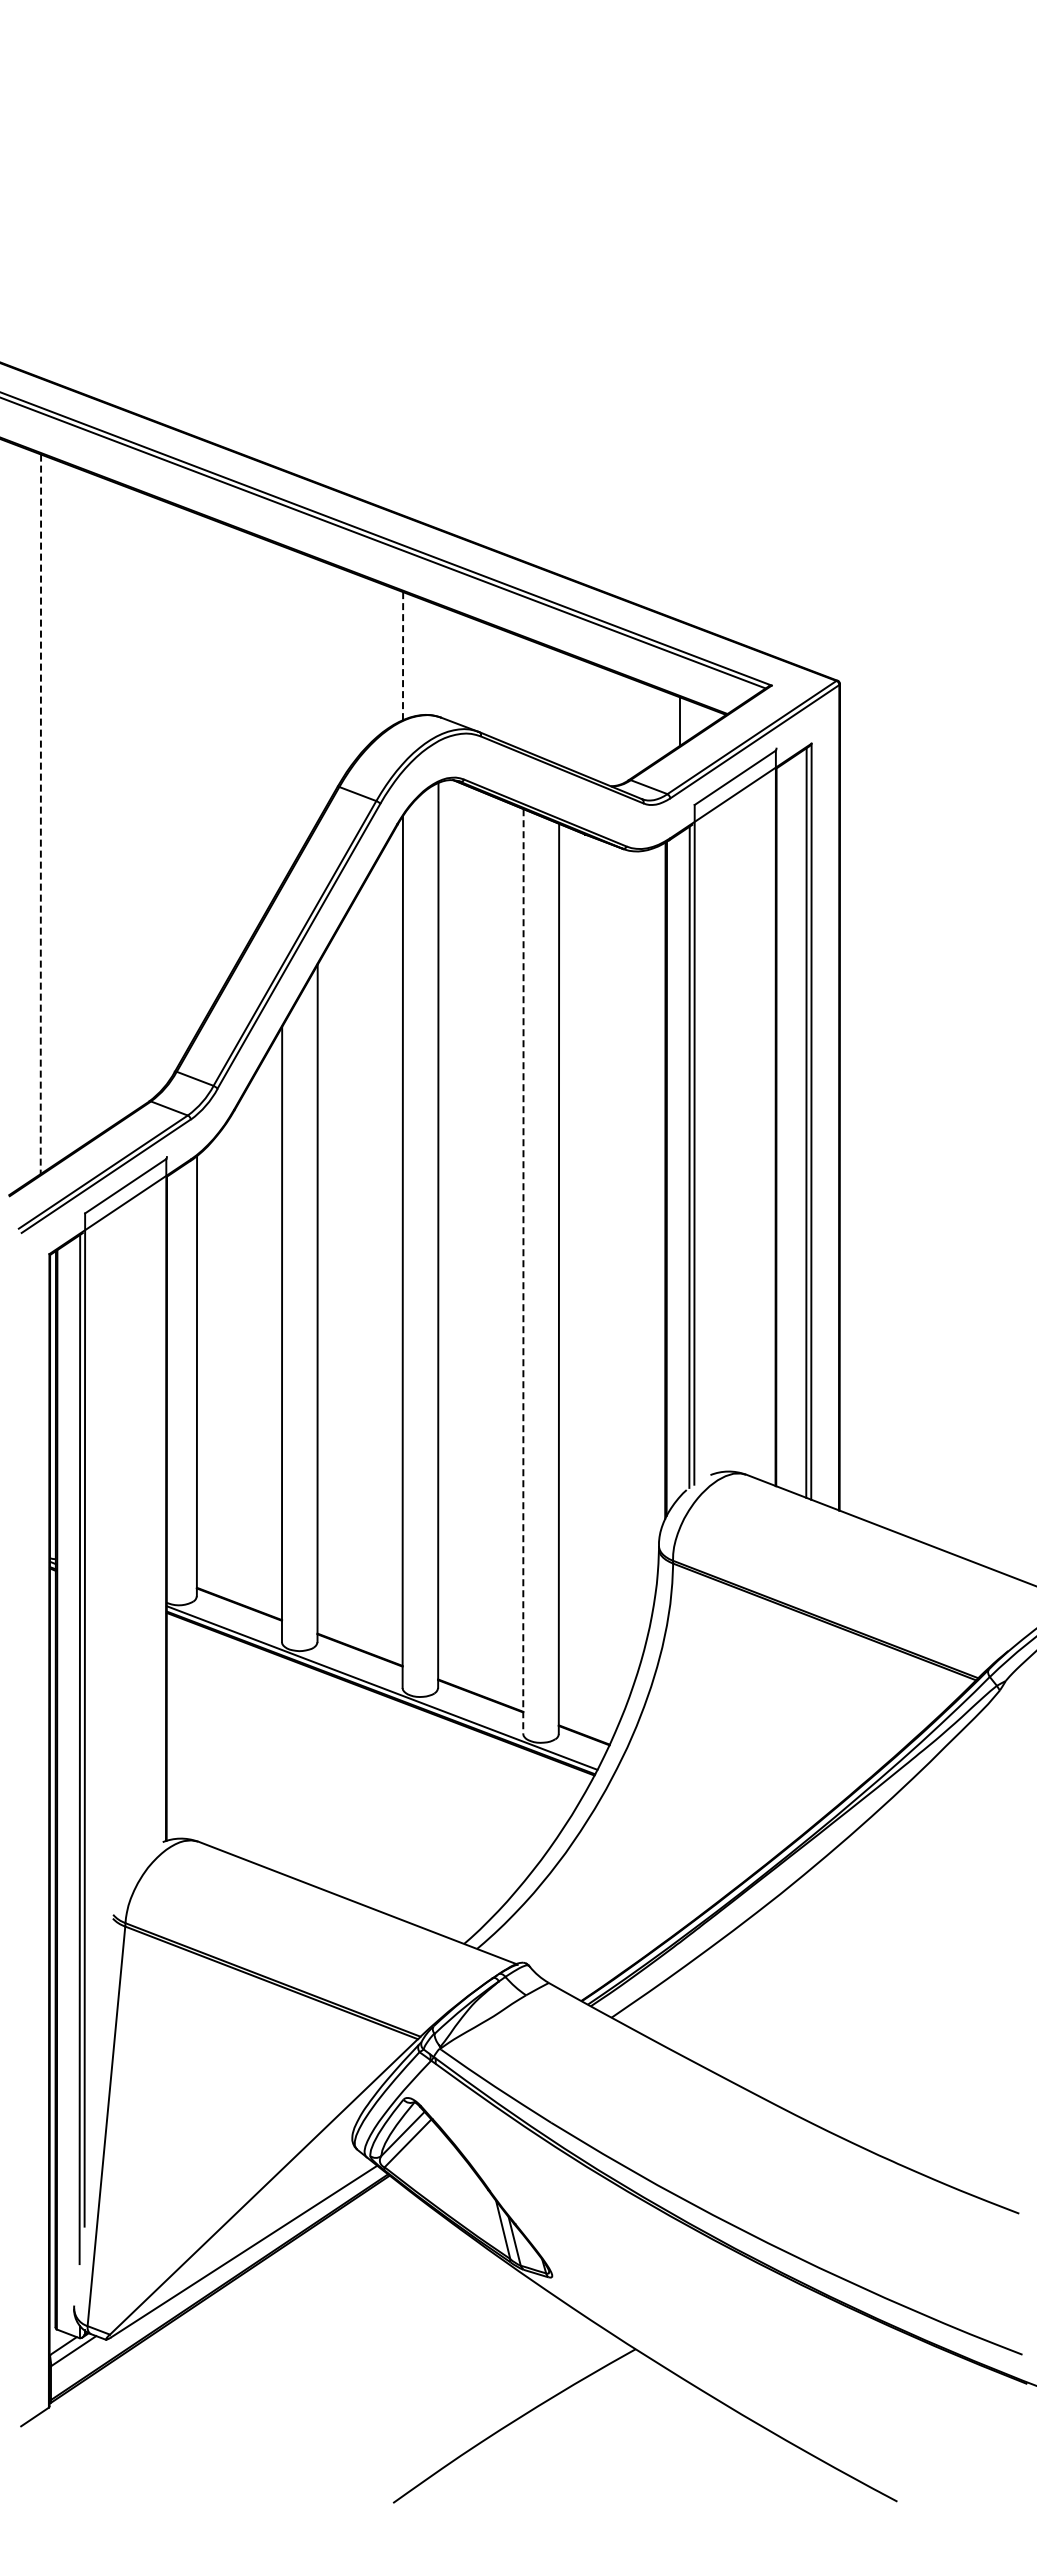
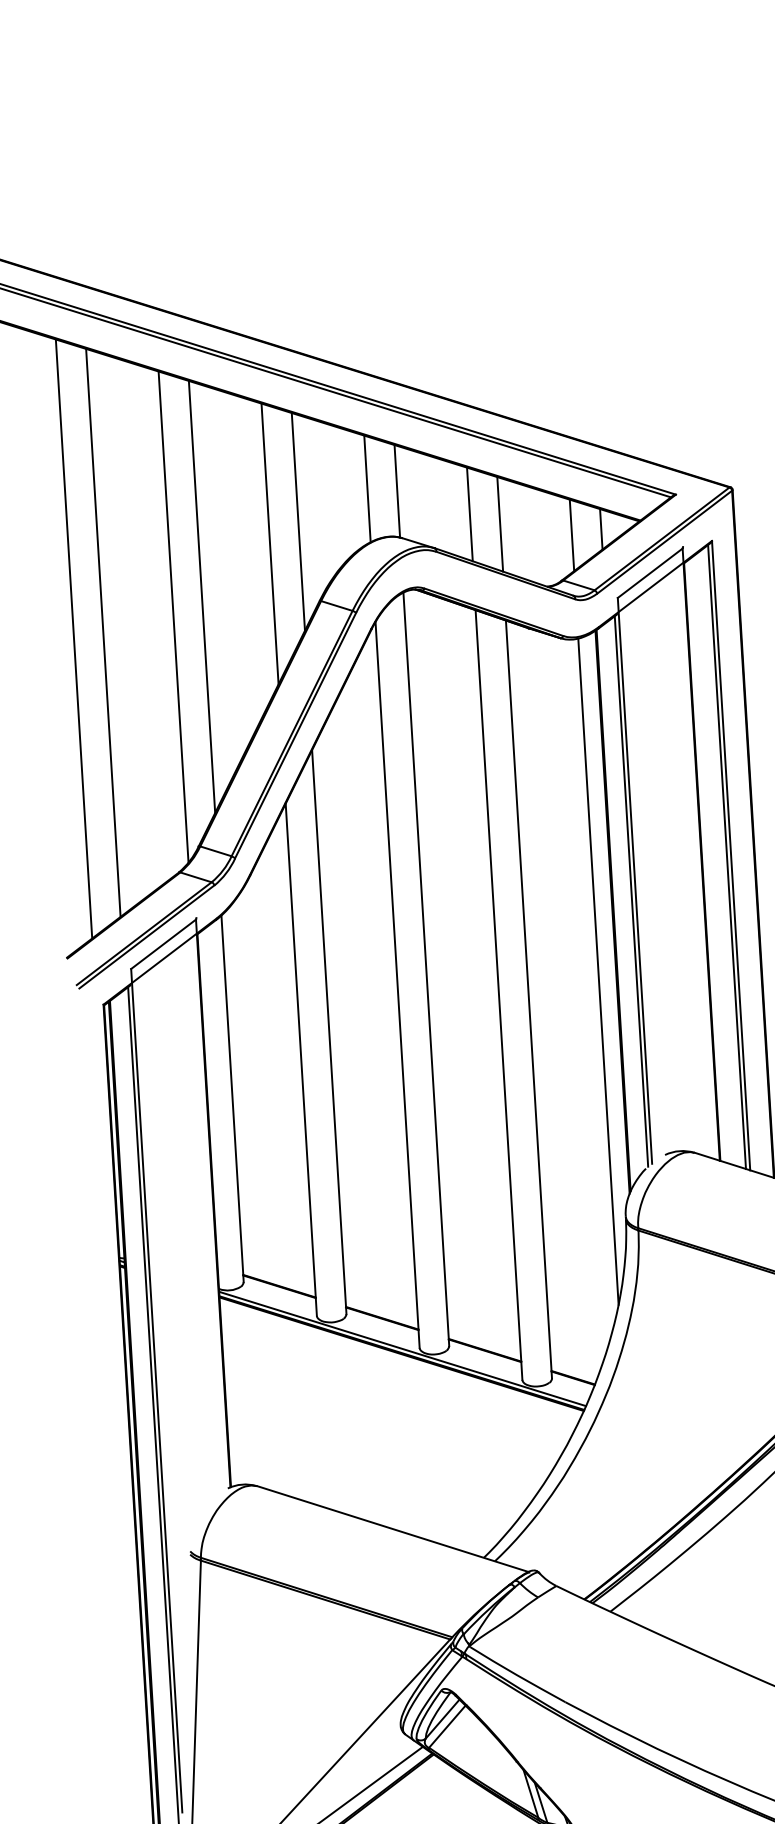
line: (403, 656) -> (367, 489), dashed -> solid
line: (438, 660) -> (397, 490), added
line: (317, 690) -> (297, 521), added
line: (523, 693) -> (469, 513), added
line: (559, 708) -> (500, 524), added
line: (282, 714) -> (270, 543), added
line: (644, 726) -> (572, 535), added
line: (197, 772) -> (202, 596), added
line: (161, 795) -> (173, 617), added
line: (76, 809) -> (103, 633), added
line: (40, 814) -> (73, 639), dashed -> solid
line: (643, 1250) -> (597, 971), added
line: (523, 1272) -> (499, 995), dashed -> solid

